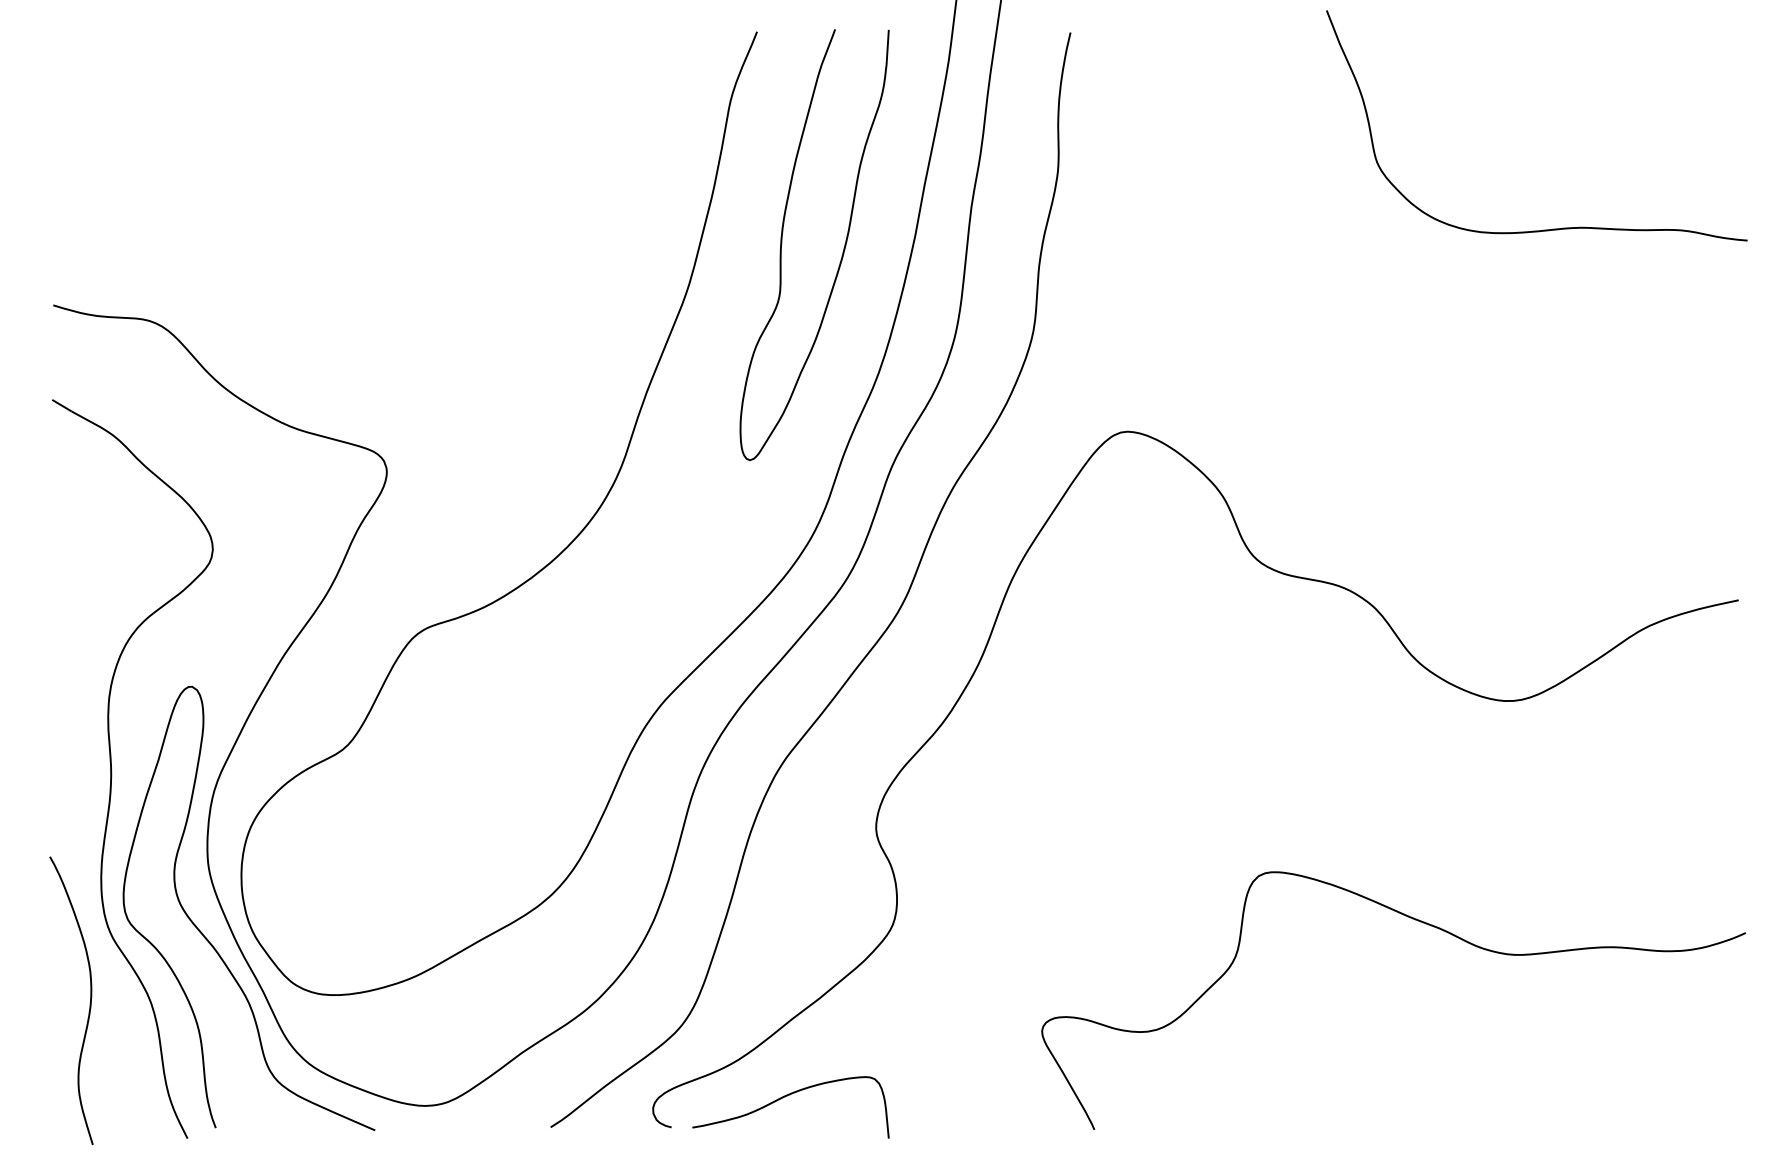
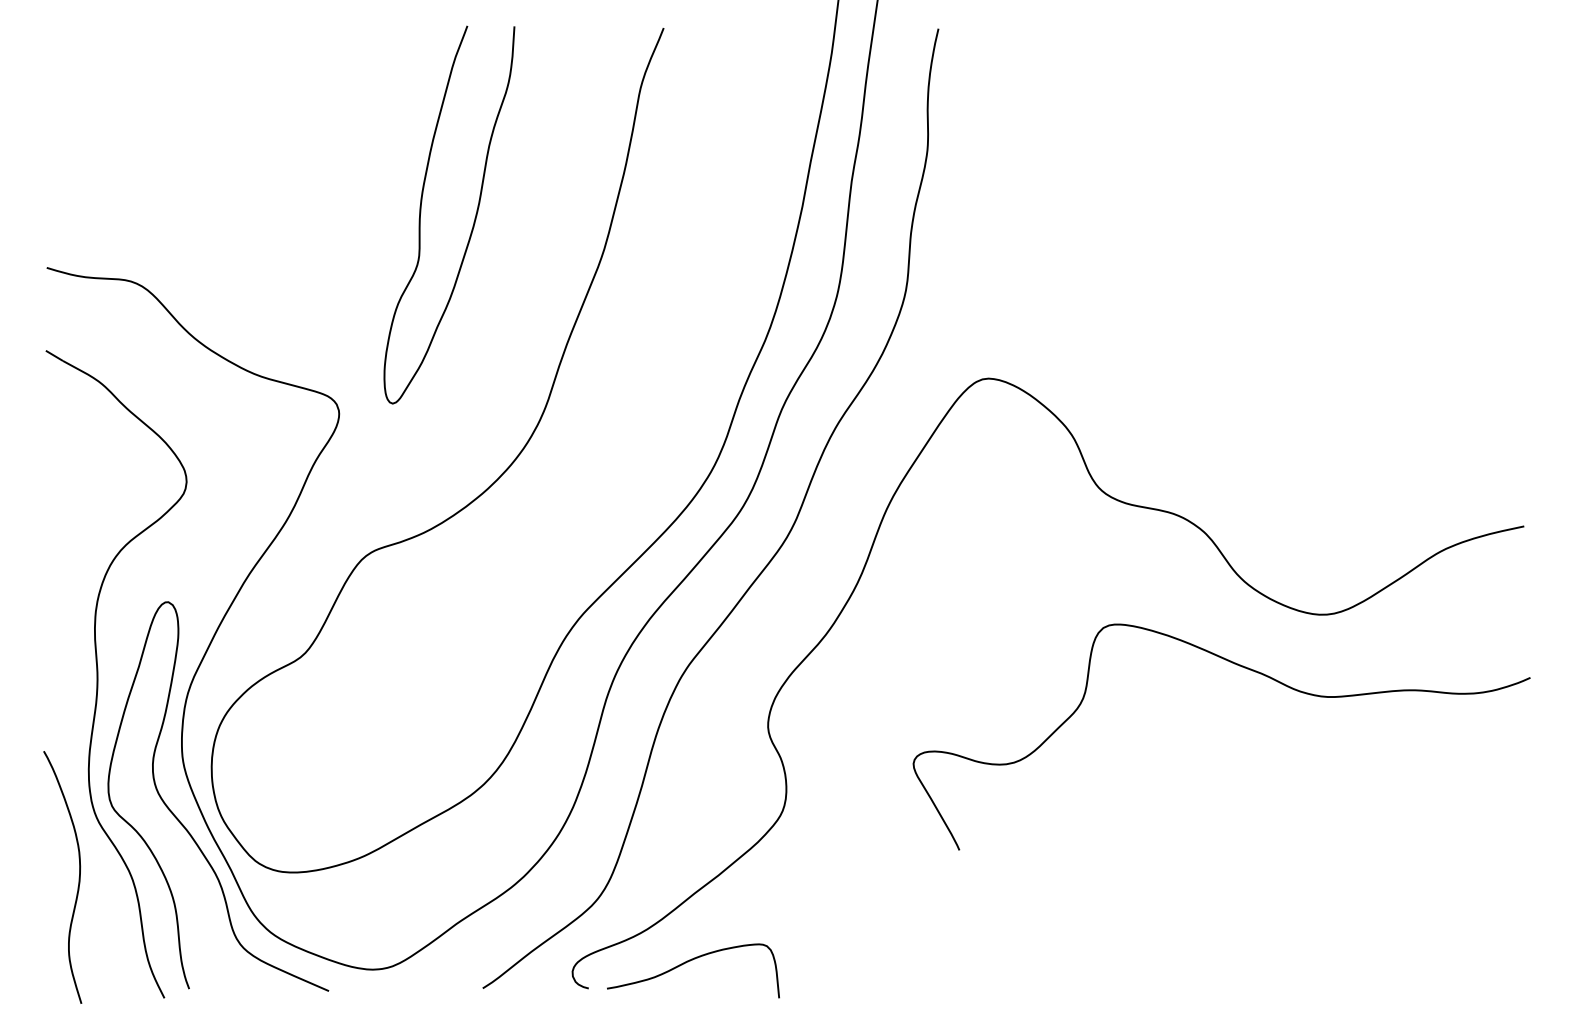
curve: (1543, 229) -> (1353, 201), removed
curve: (842, 251) -> (473, 220), moved
curve: (1425, 924) -> (1249, 670), moved

